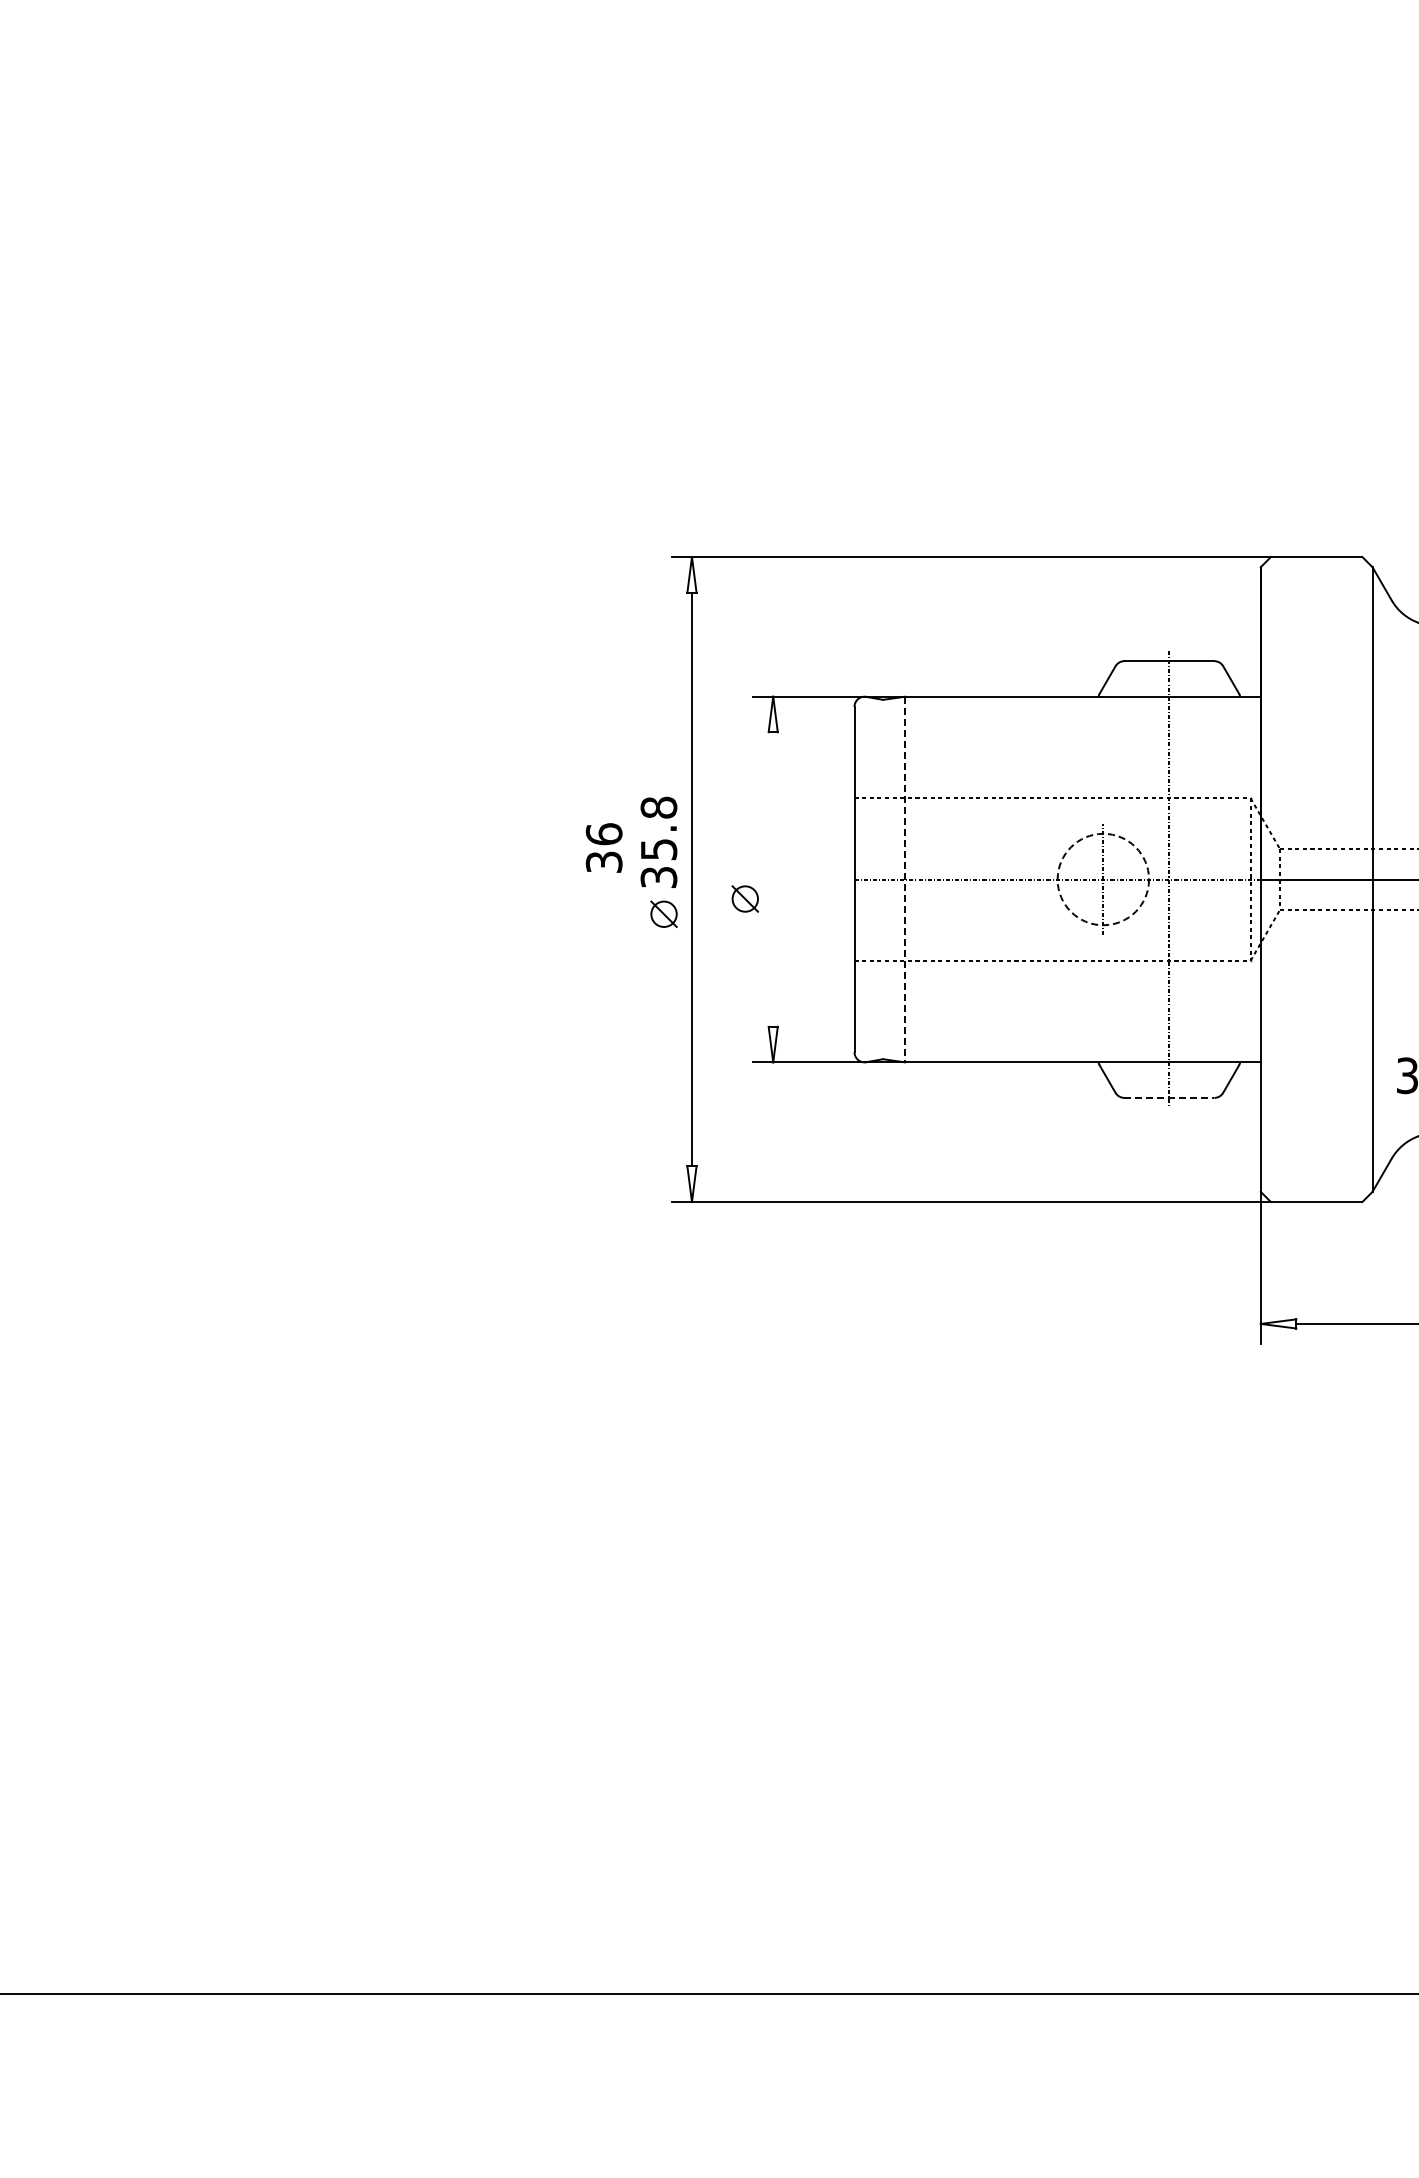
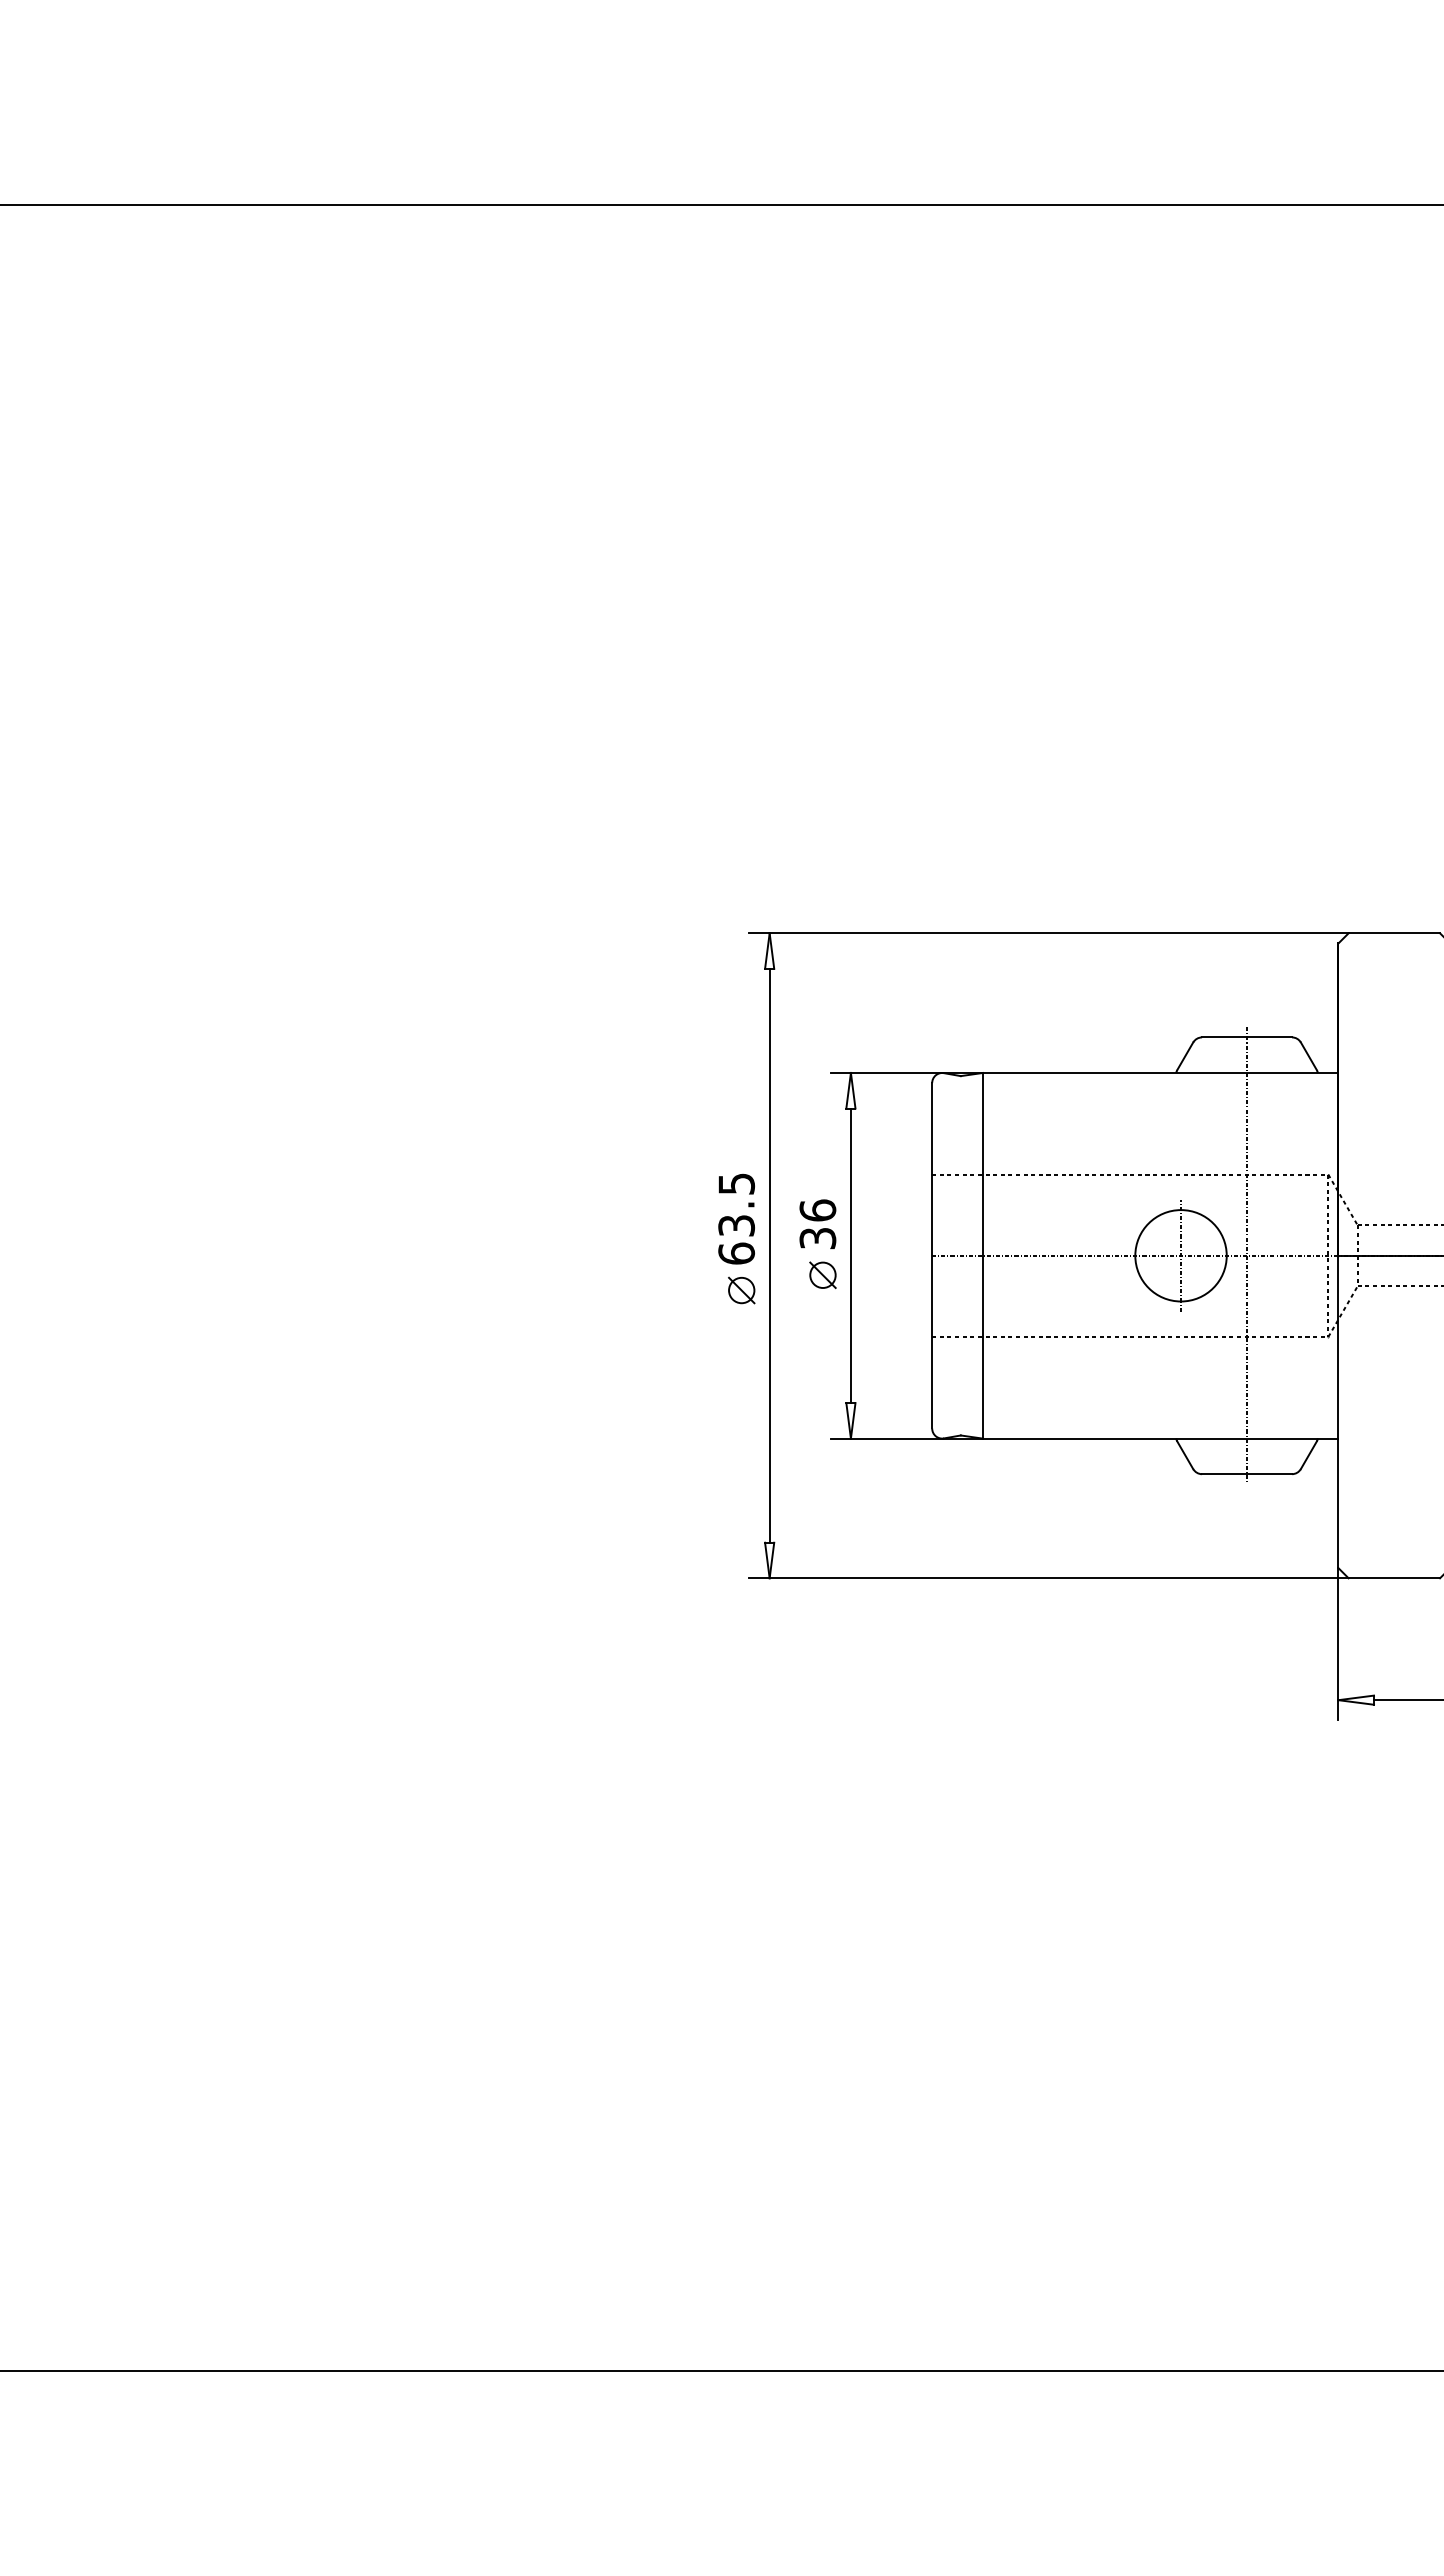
text: (658, 842) -> (736, 1218), 35.8 -> 63.5
text: (603, 847) -> (817, 1223), moved
line: (772, 879) -> (850, 1255), added
line: (904, 879) -> (982, 1255), dashed -> solid
circle: (1102, 879) -> (1180, 1255), dashed -> solid
line: (1169, 1098) -> (1247, 1474), dashed -> solid

